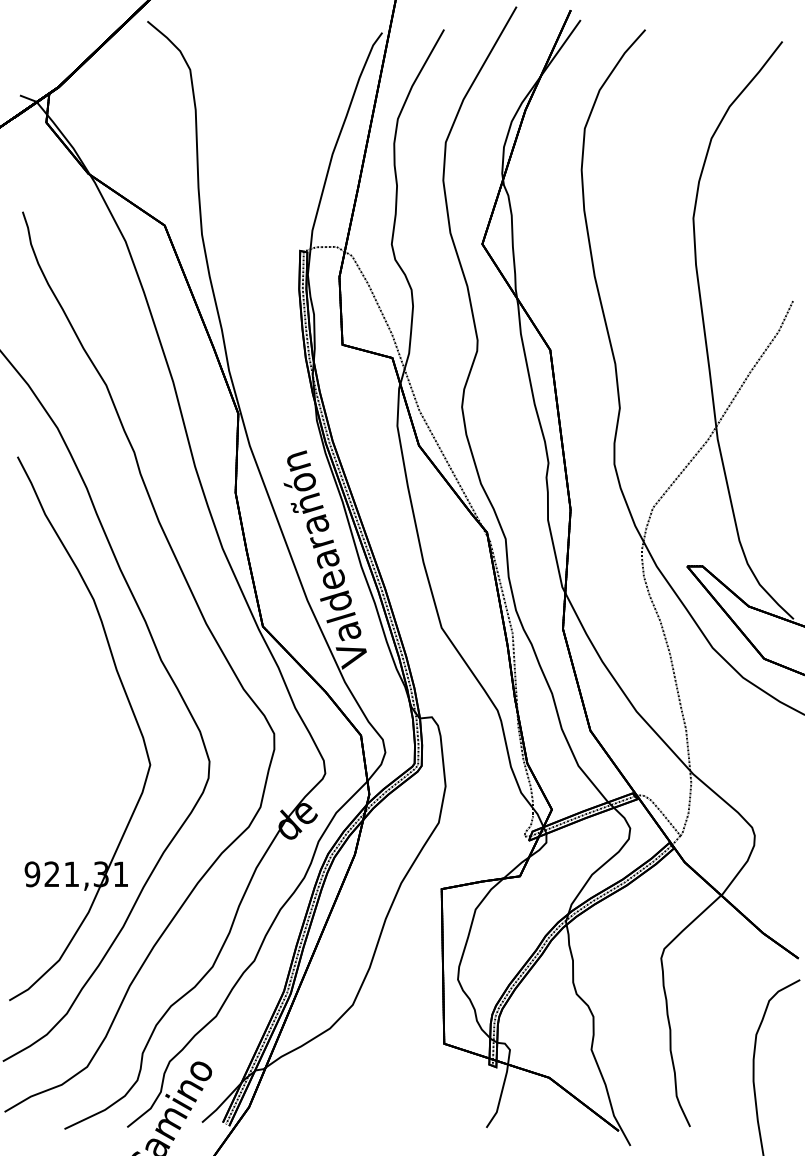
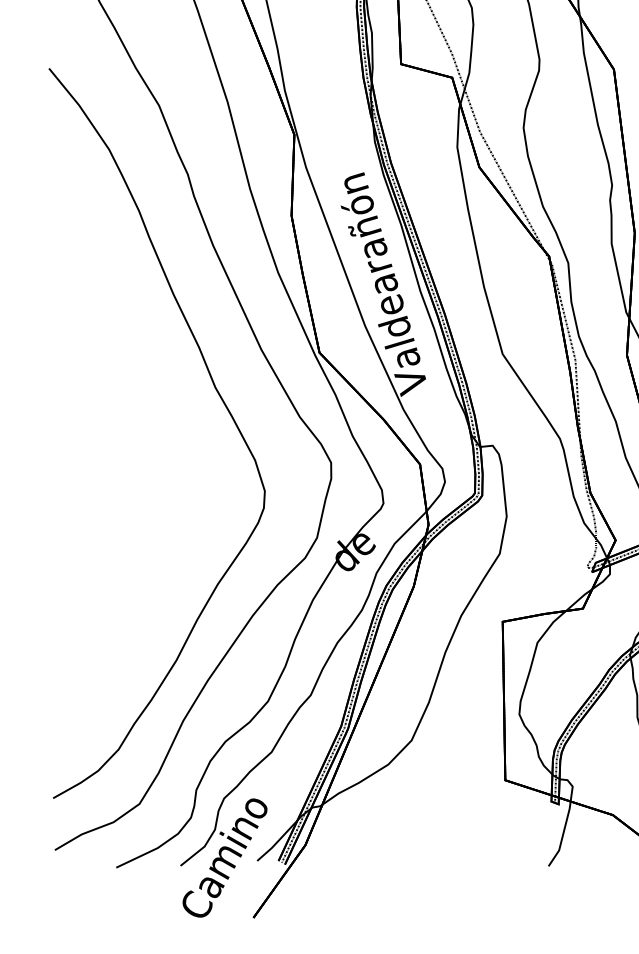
part: (130, 708) -> (183, 436), removed

